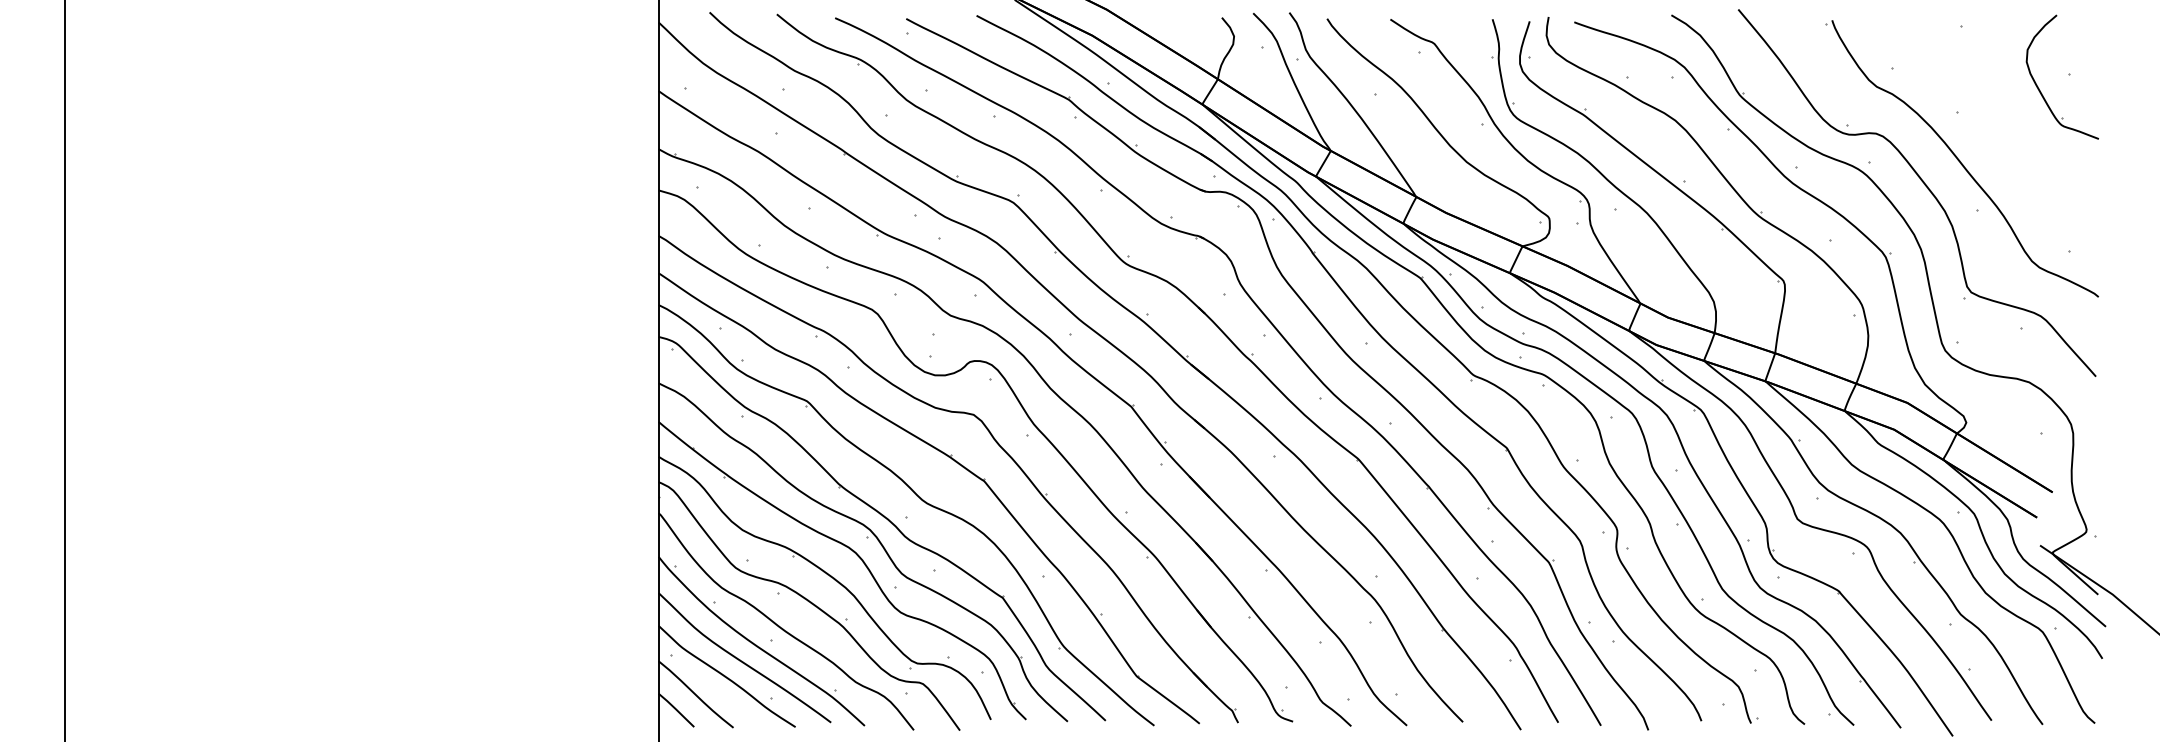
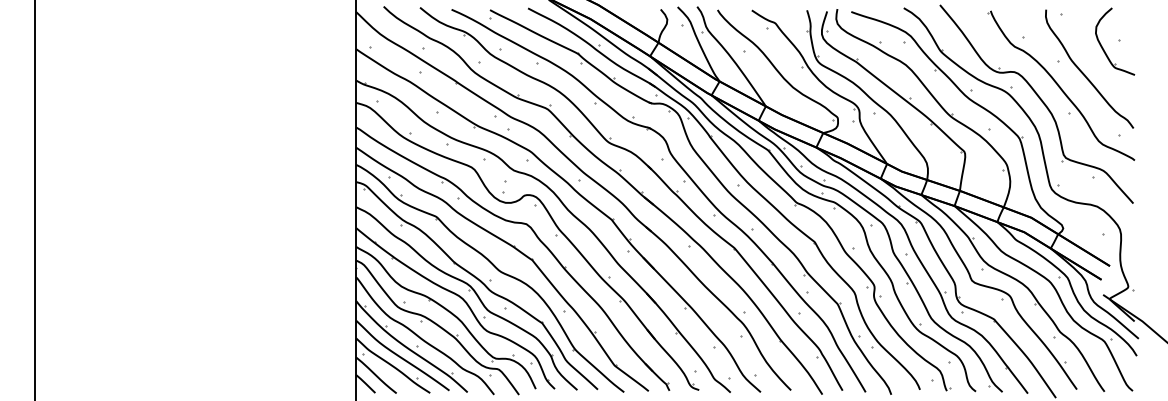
curve: (2005, 136) -> (1084, 73), added

